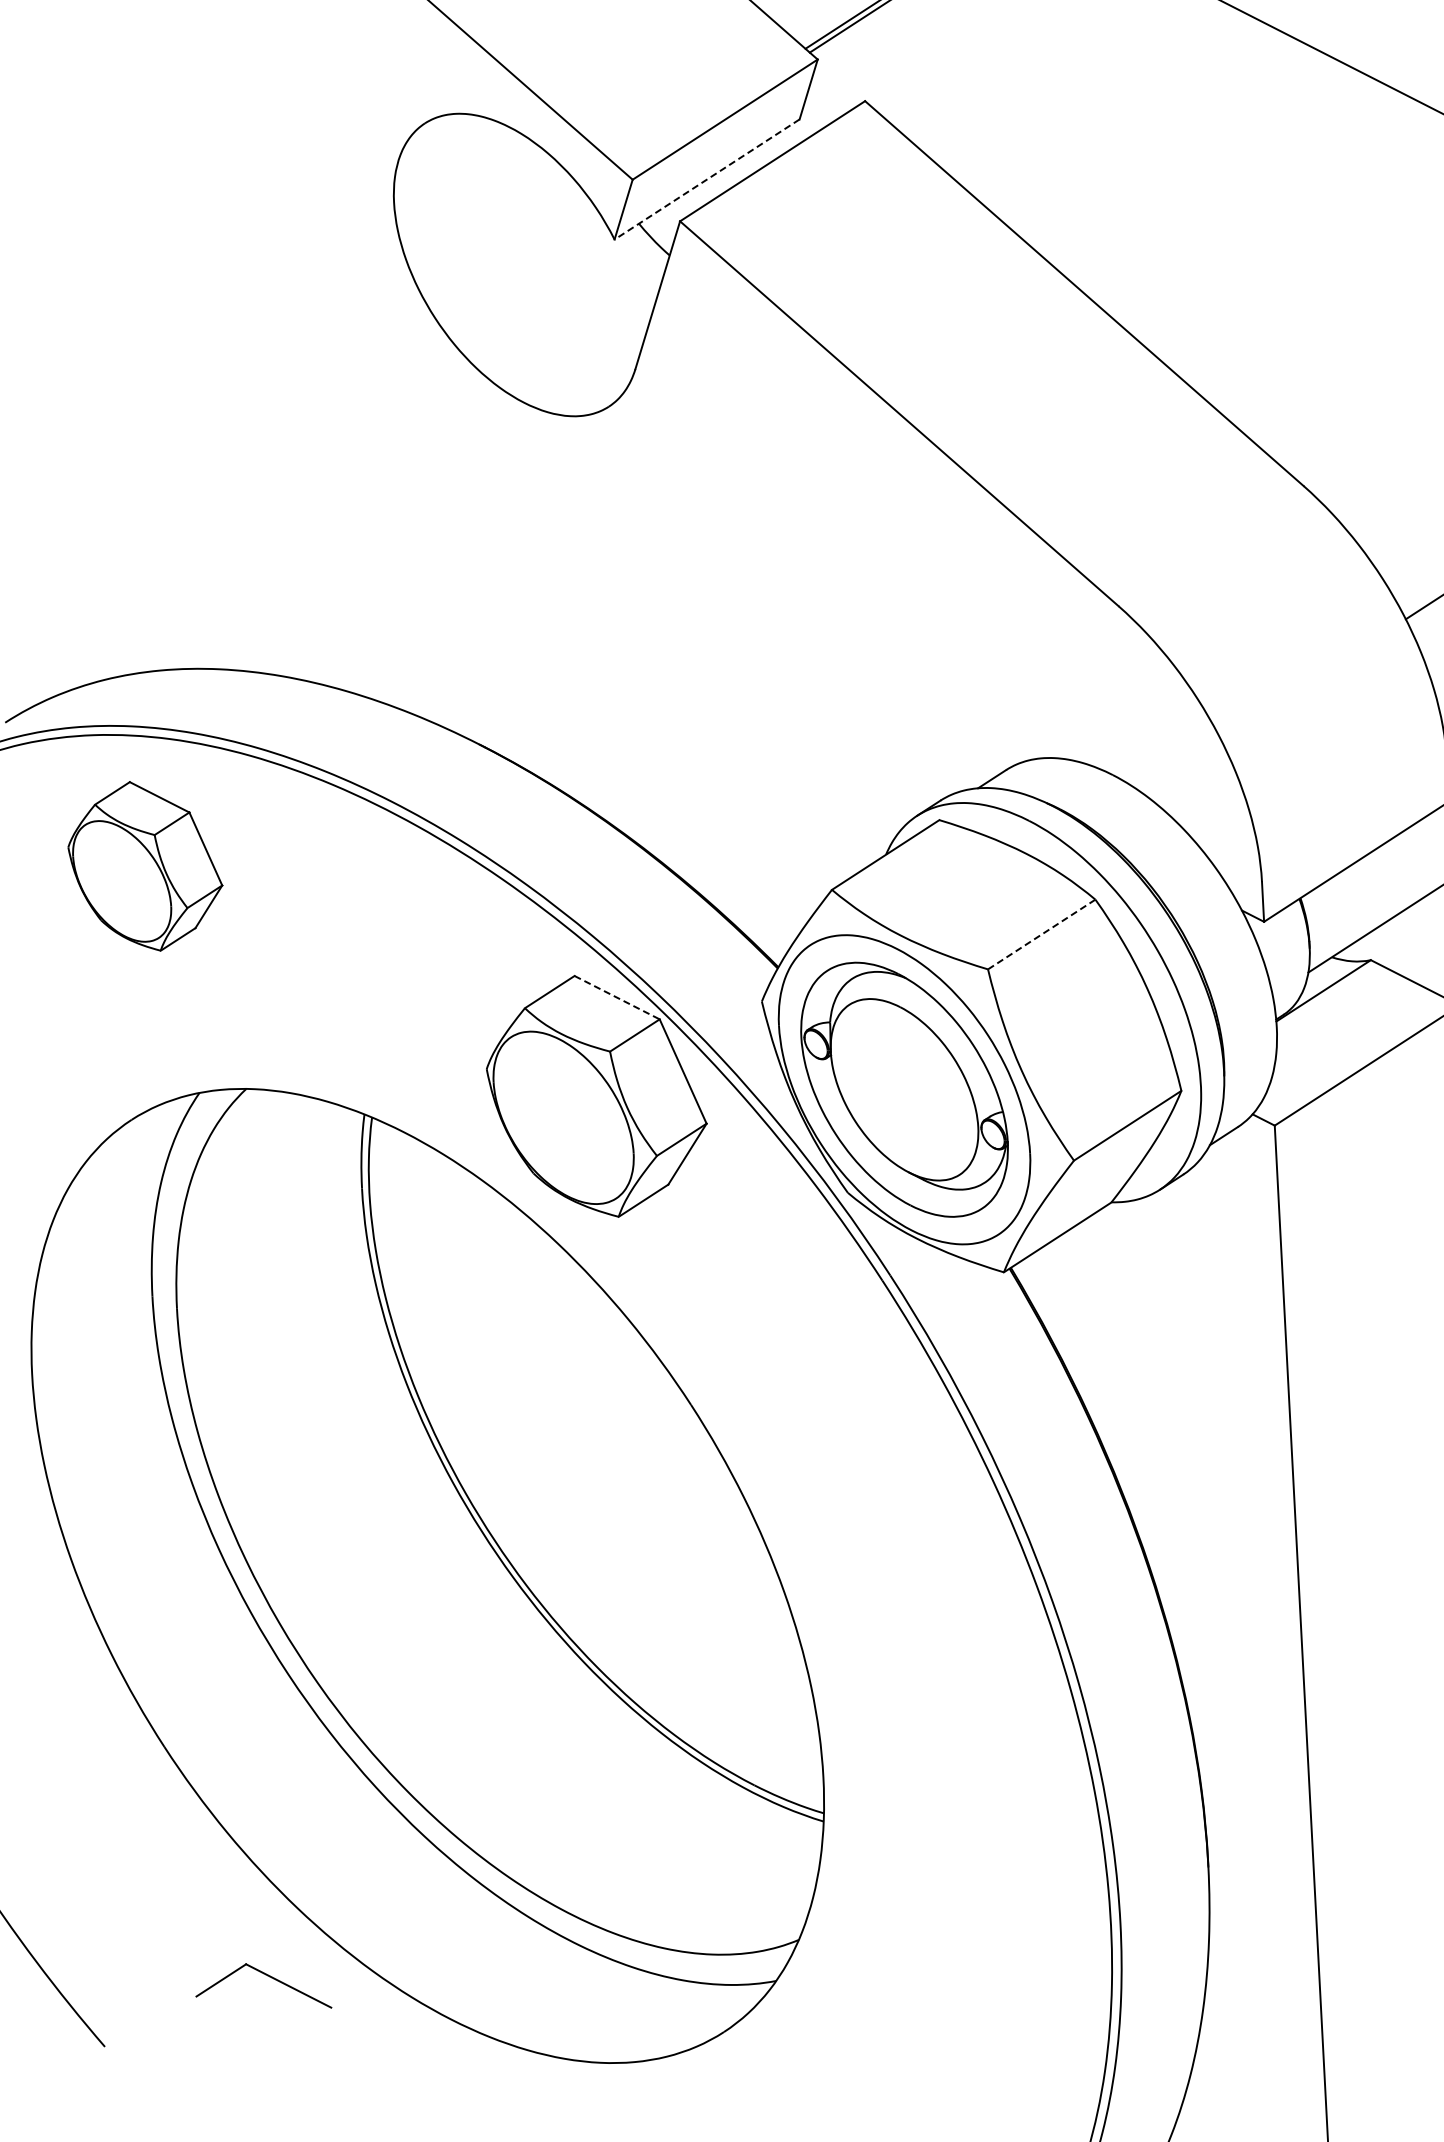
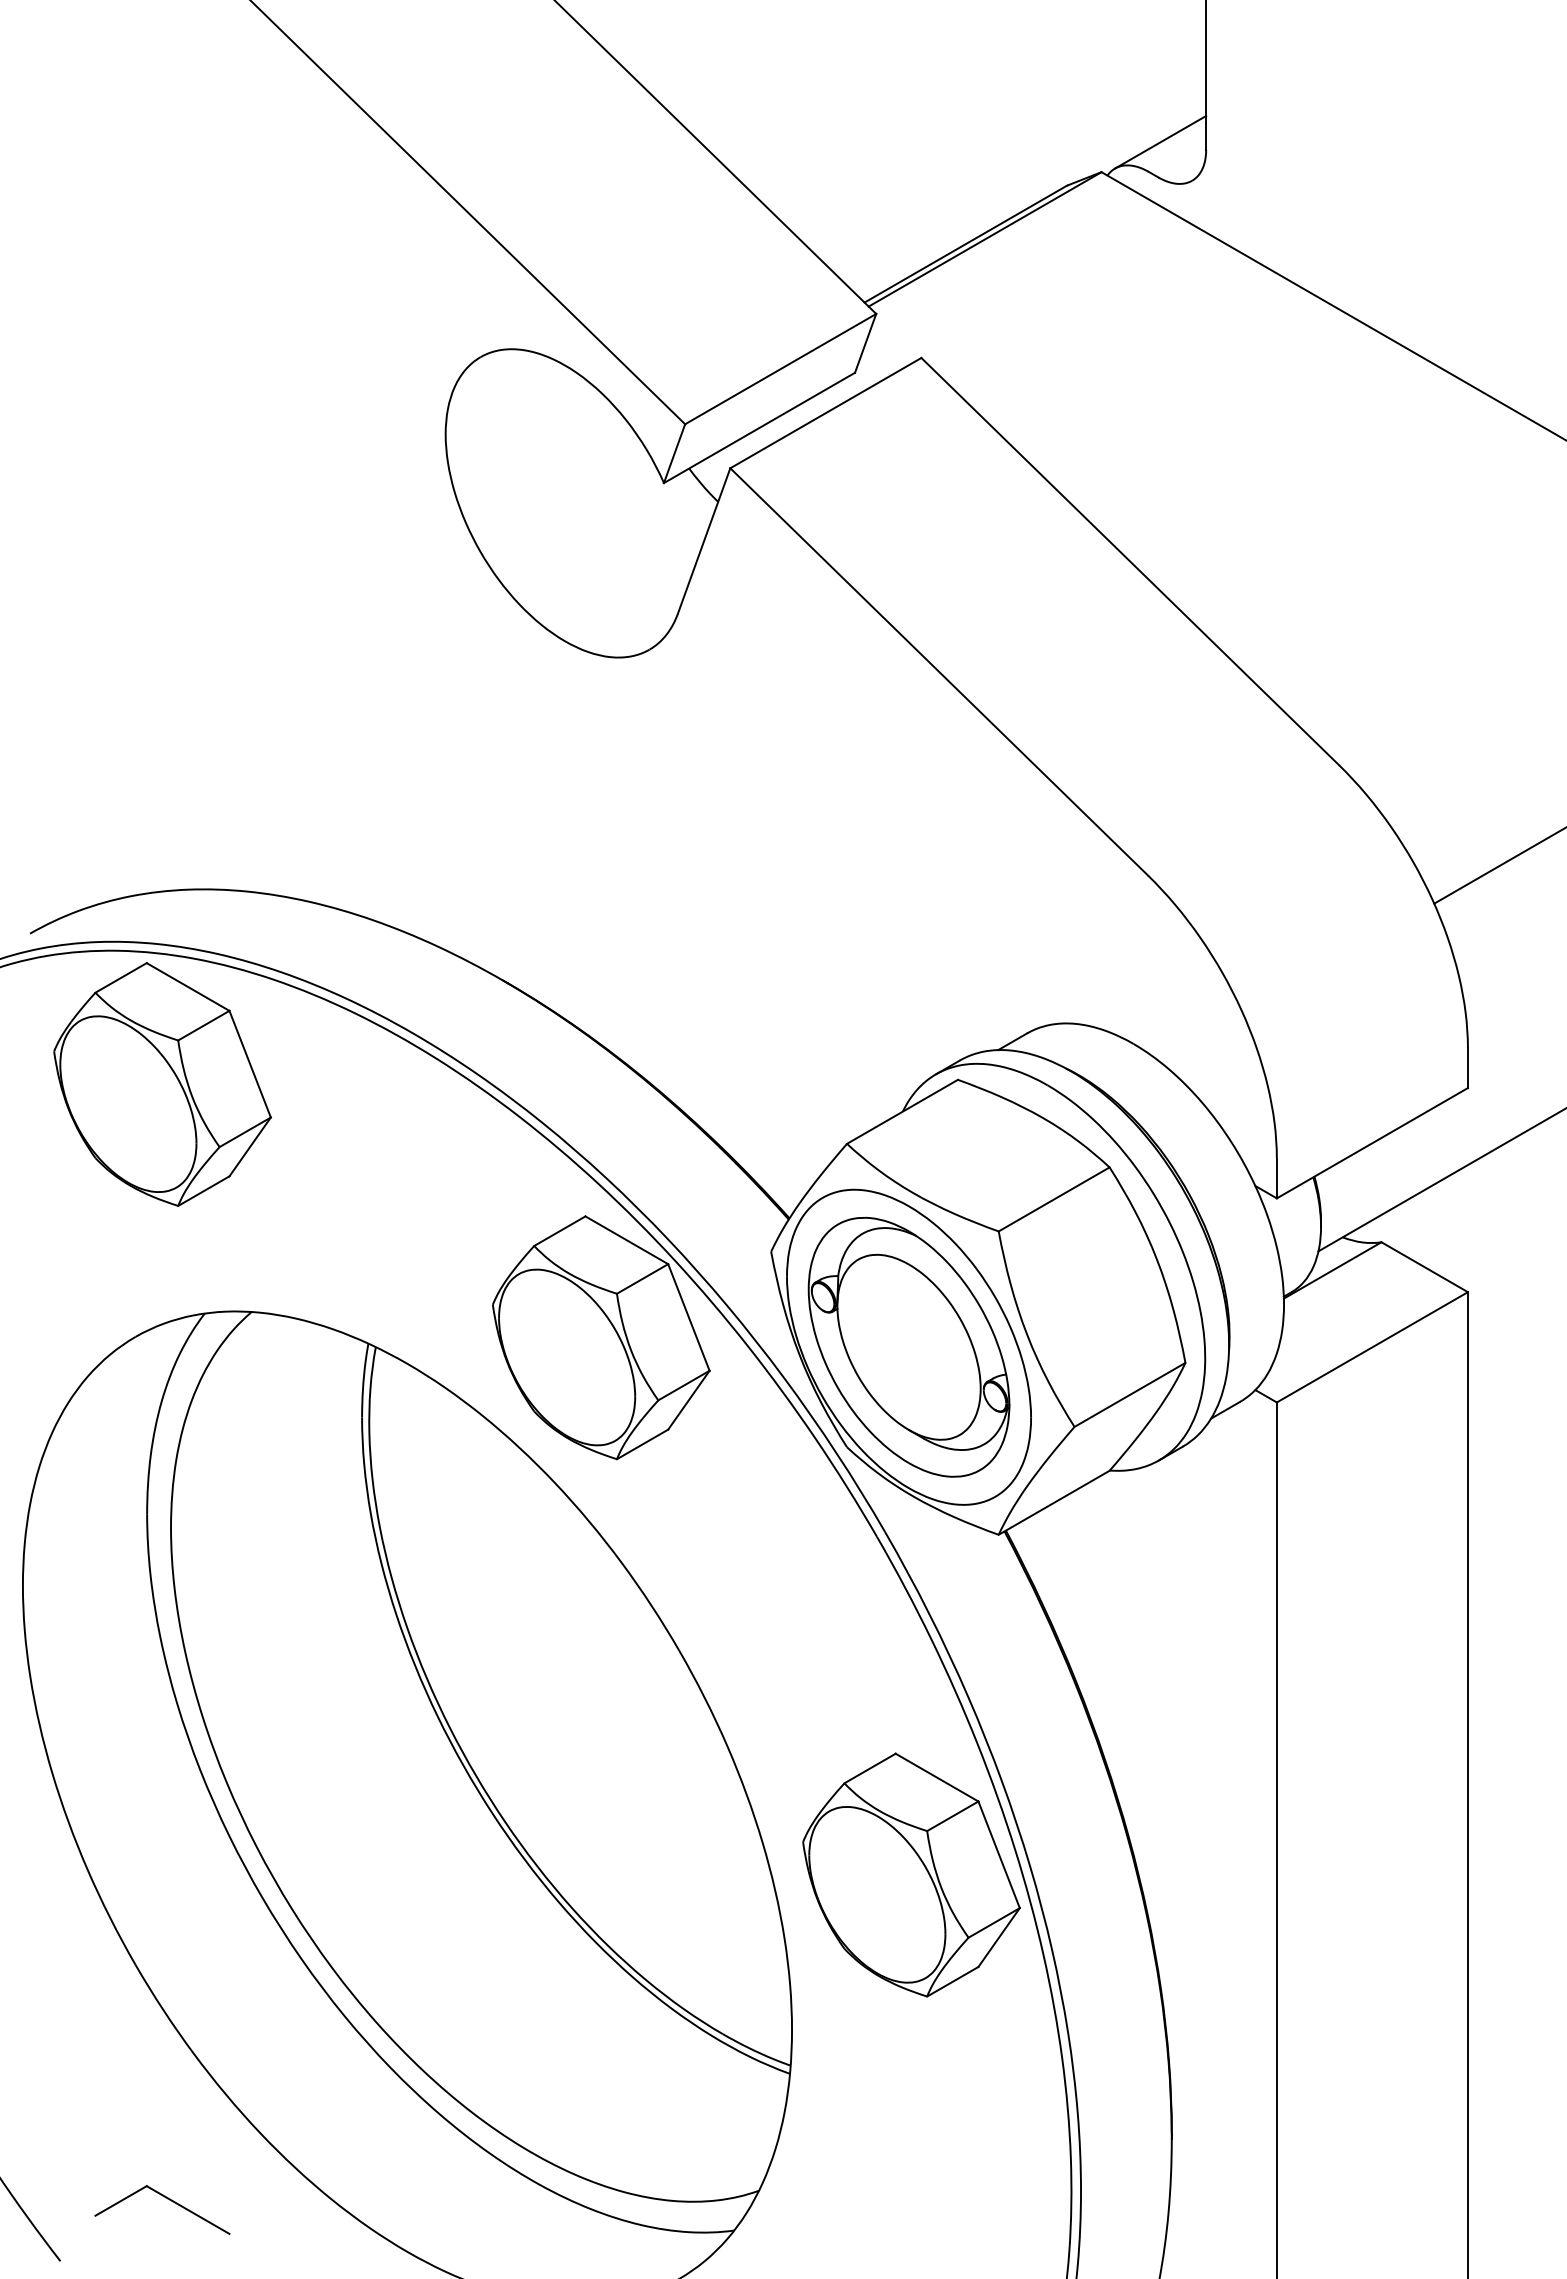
line: (707, 180) -> (759, 428), dashed -> solid
part: (145, 866) -> (162, 1084), size x1.43
line: (1042, 934) -> (1054, 1199), dashed -> solid
line: (616, 997) -> (626, 1240), dashed -> solid
part: (934, 1616) -> (911, 1874), added
part: (267, 1976) -> (167, 2199), moved

